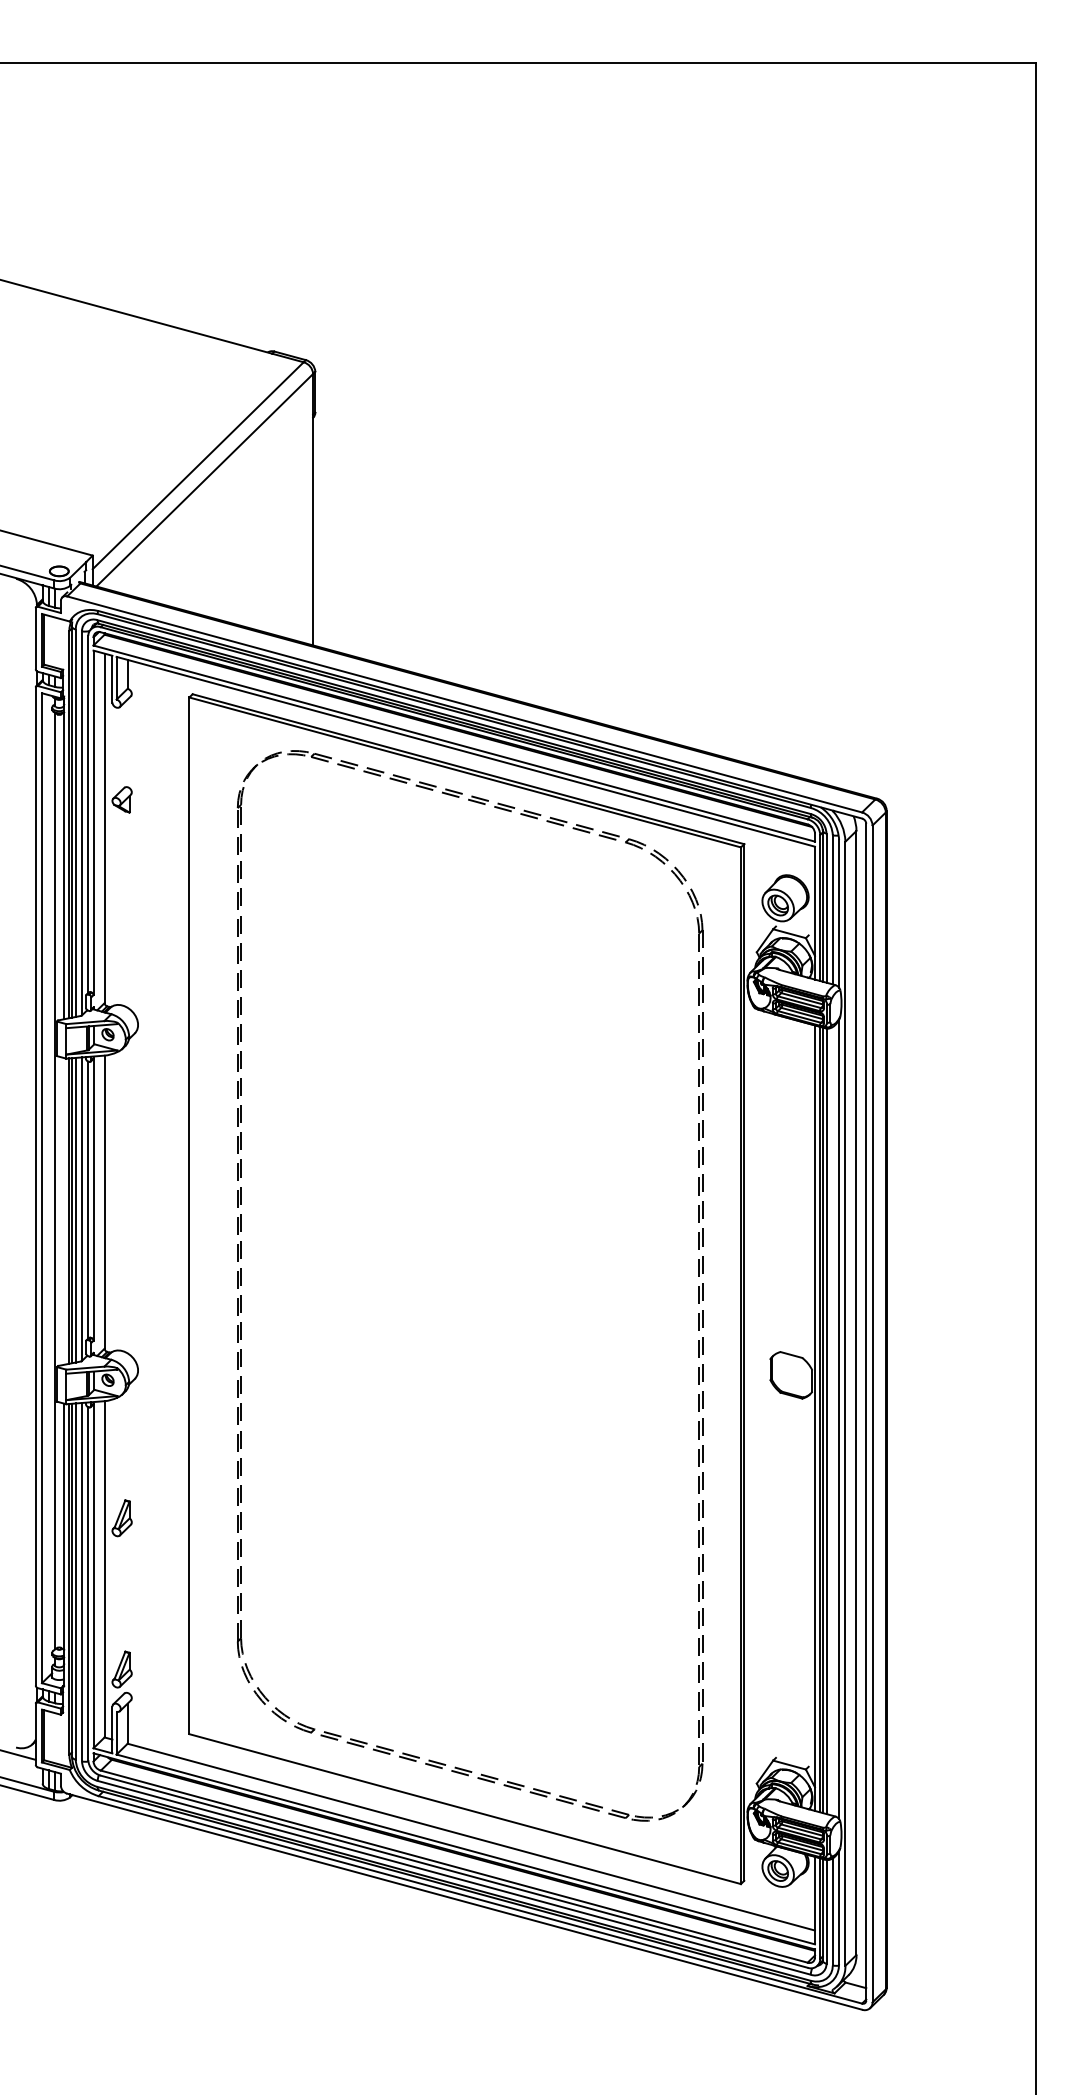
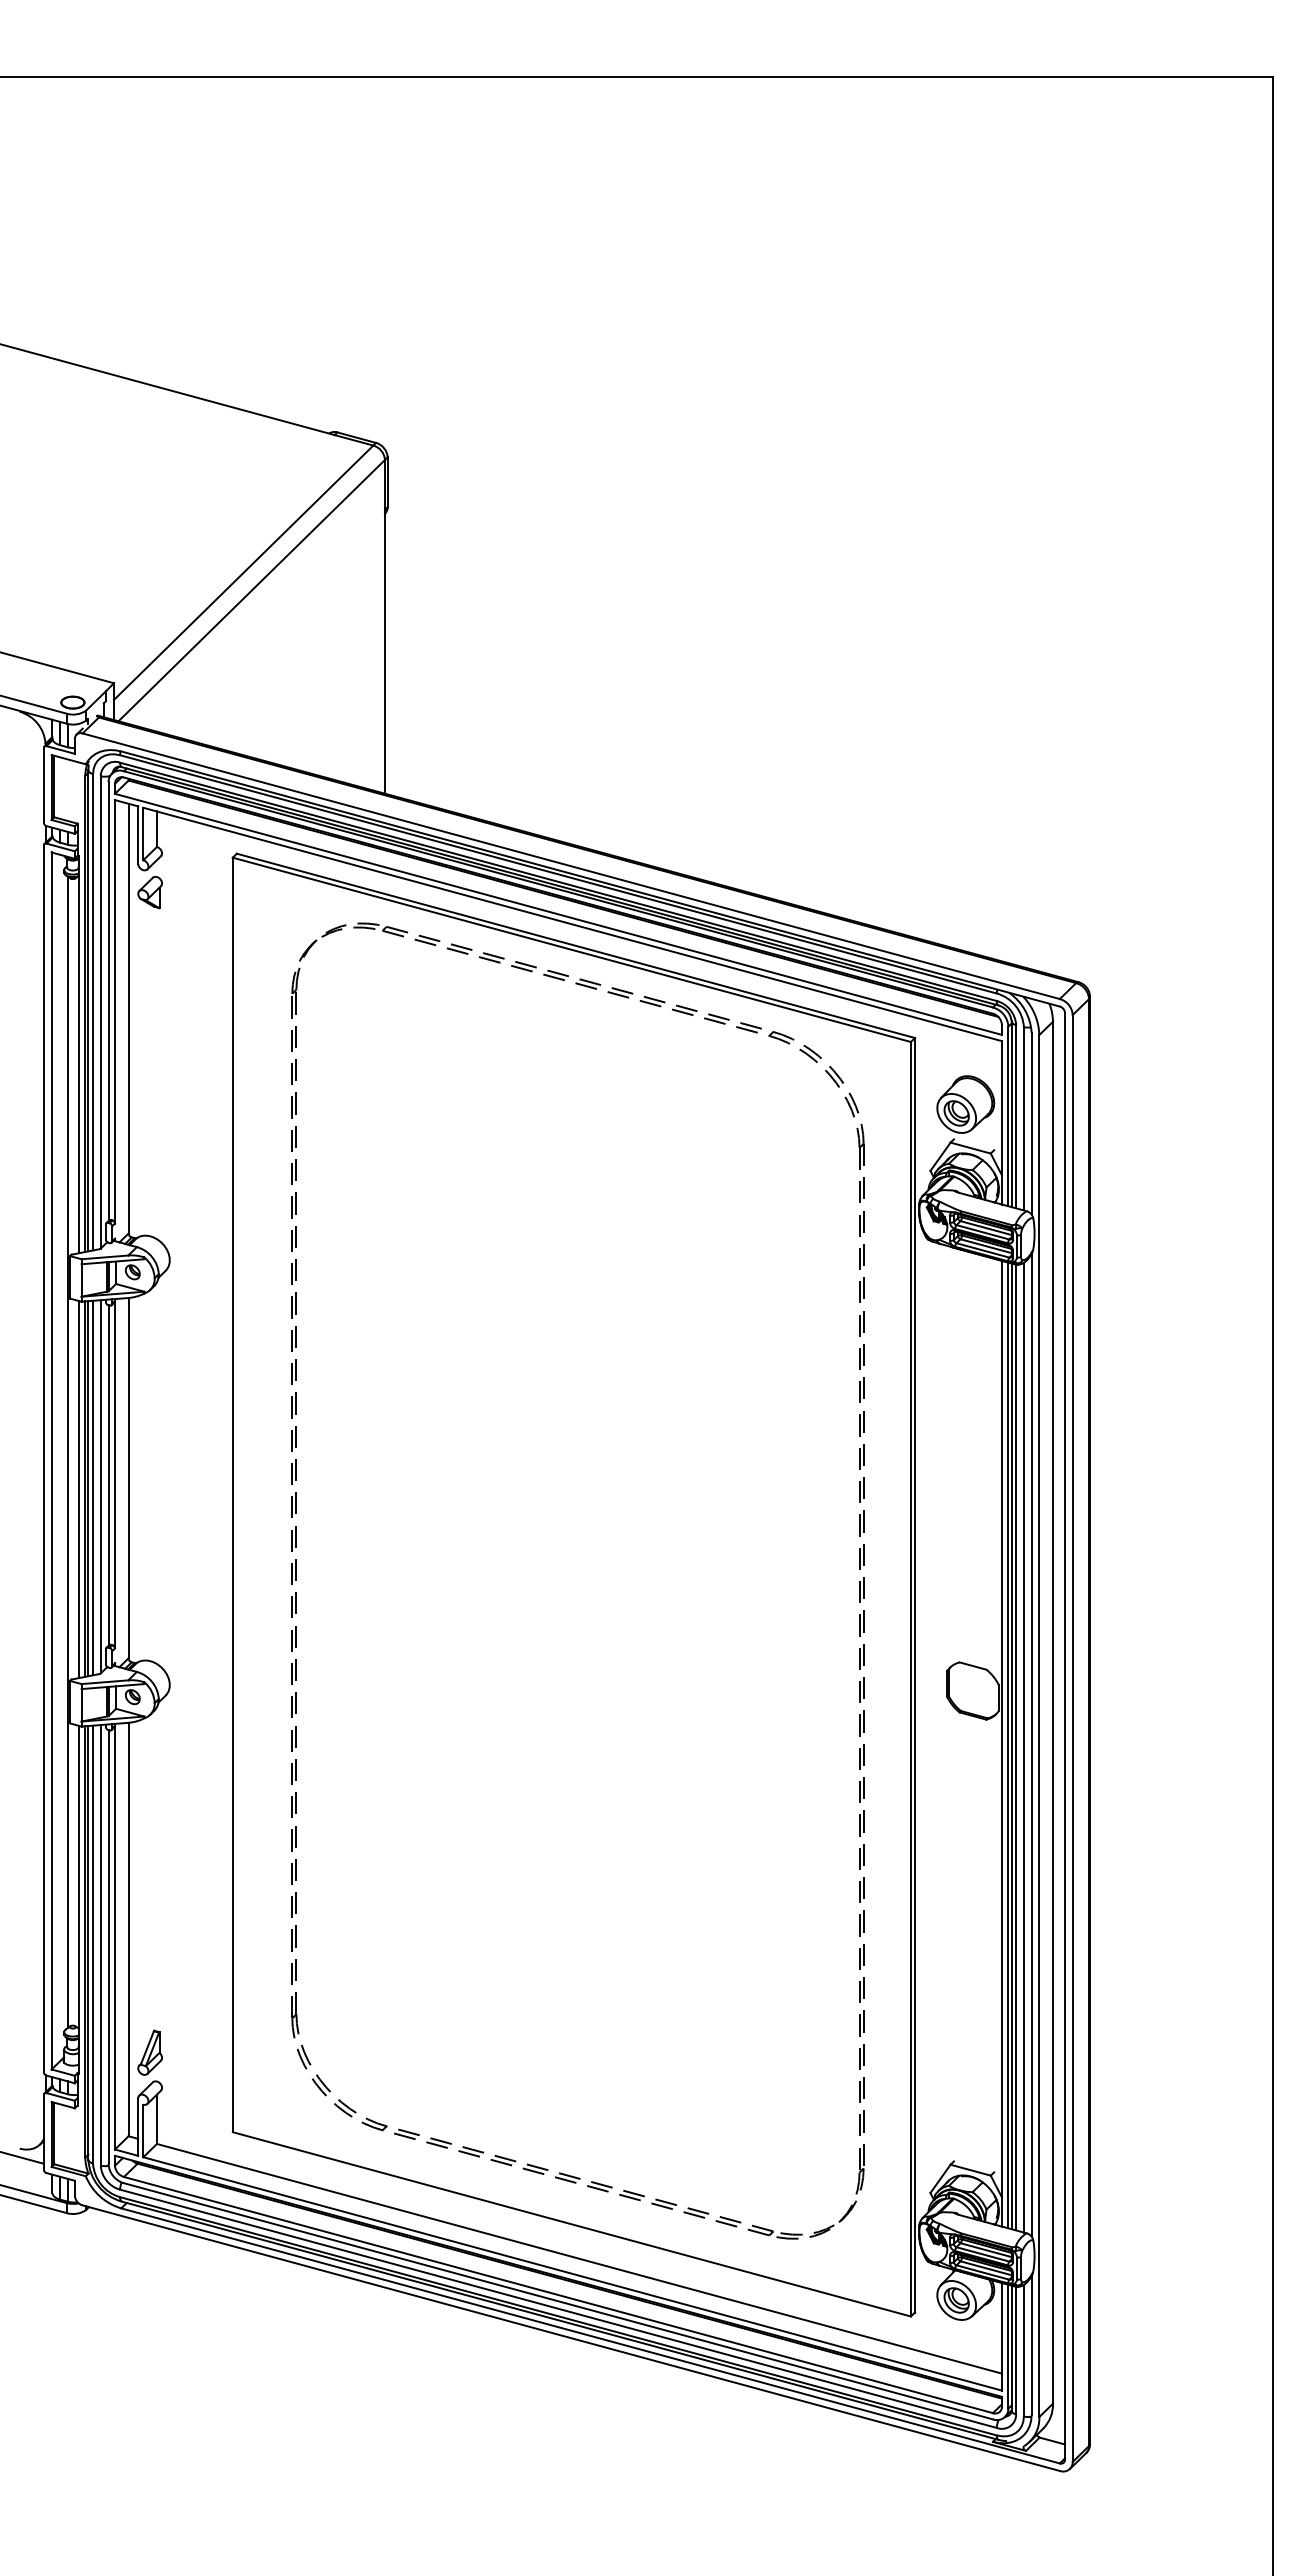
part: (121, 799) -> (149, 892), moved
line: (63, 1211) -> (78, 1489), added
line: (832, 1421) -> (1023, 1747), added
part: (121, 1518) -> (149, 1866), removed

